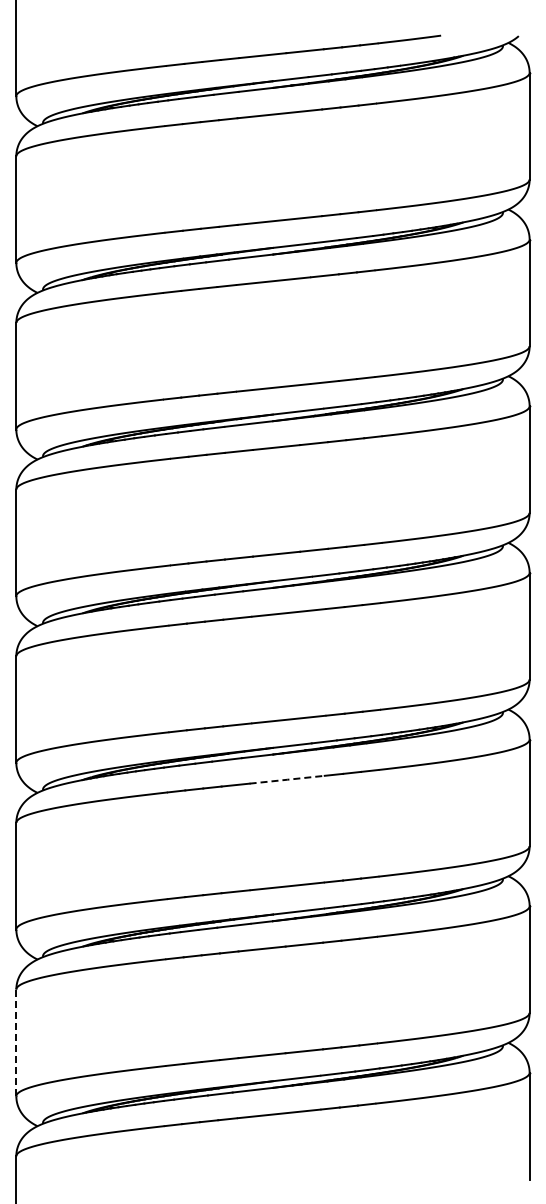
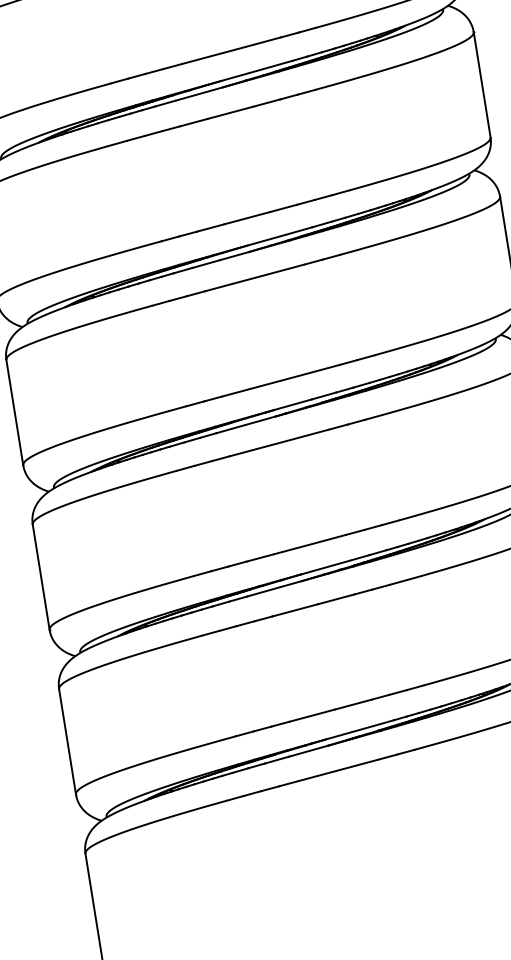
line: (287, 779) -> (293, 438), dashed -> solid
line: (16, 1043) -> (67, 742), dashed -> solid

